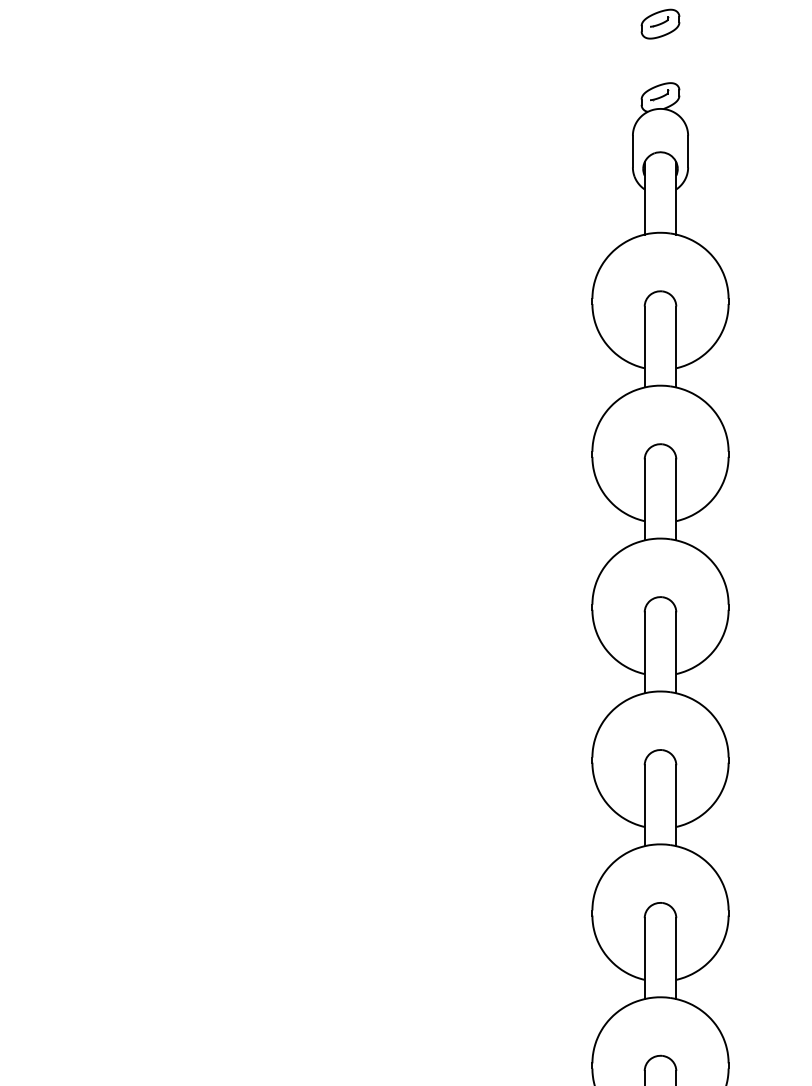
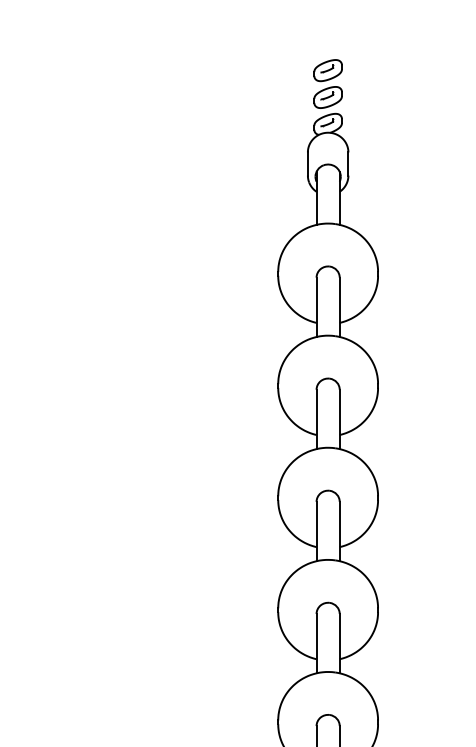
part: (660, 60) -> (328, 97), added

